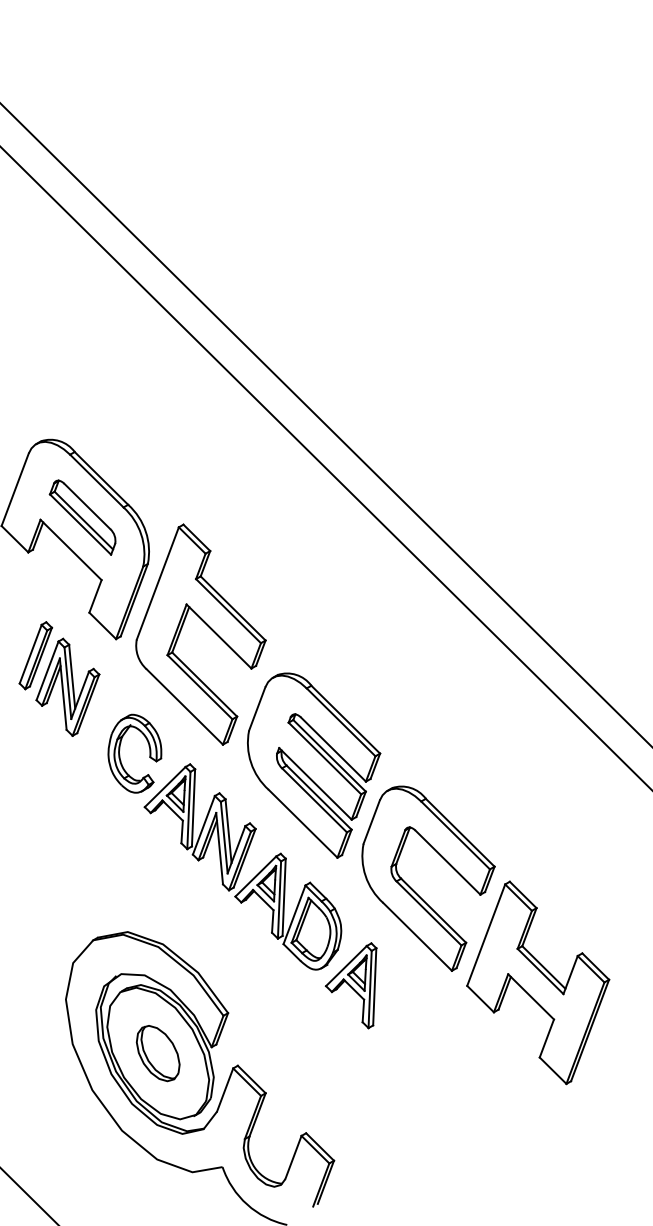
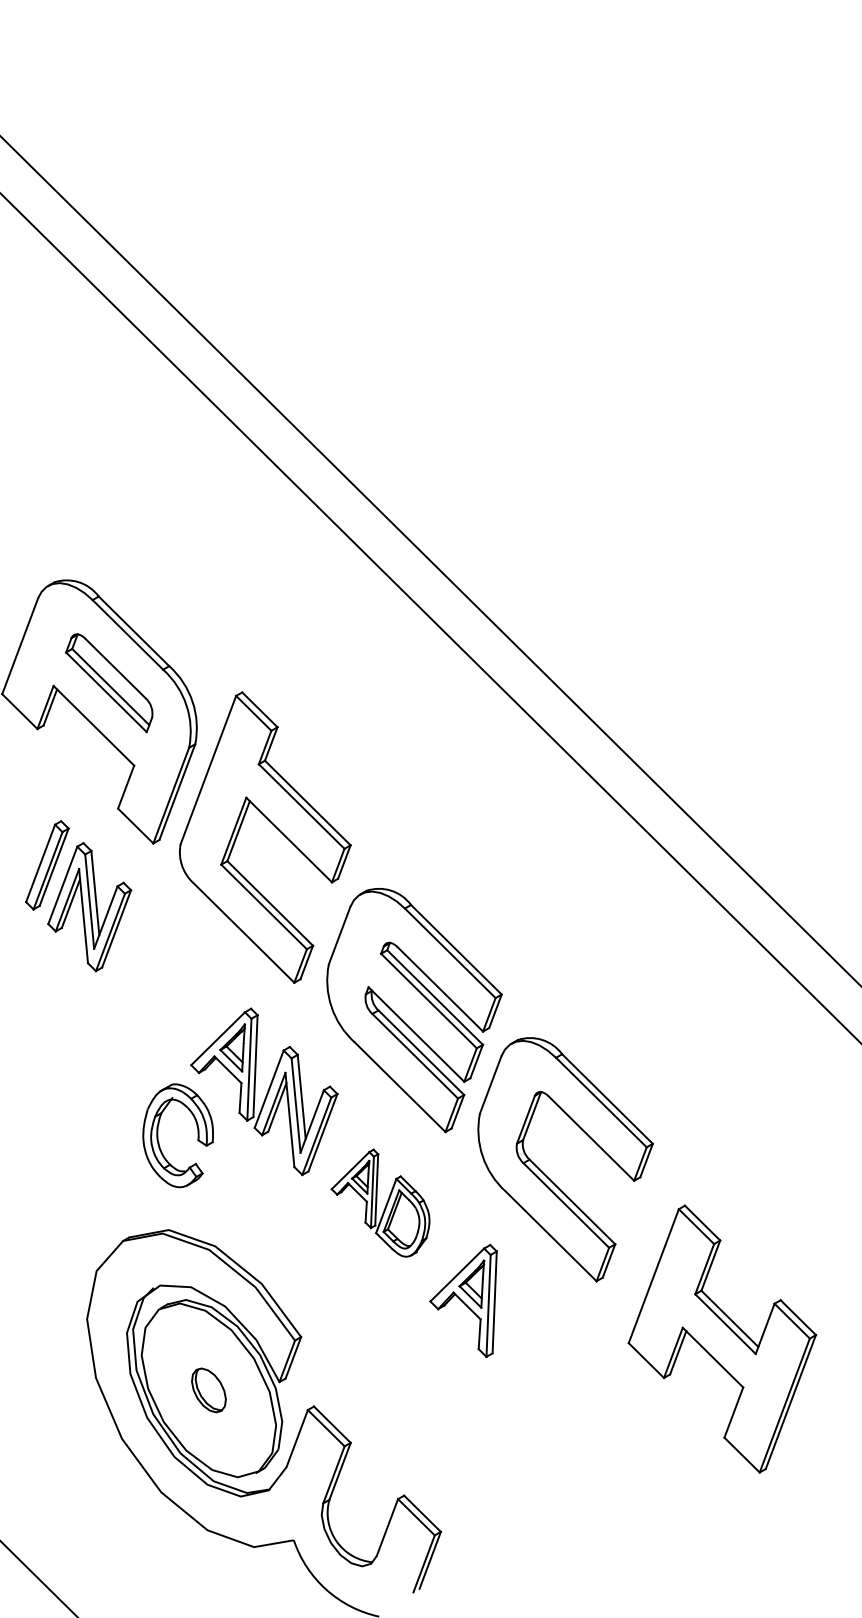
part: (120, 753) -> (158, 1135), moved
part: (288, 911) -> (380, 1202), size x0.7
part: (538, 982) -> (722, 1338), moved
part: (157, 1053) -> (208, 1390), size x0.6

